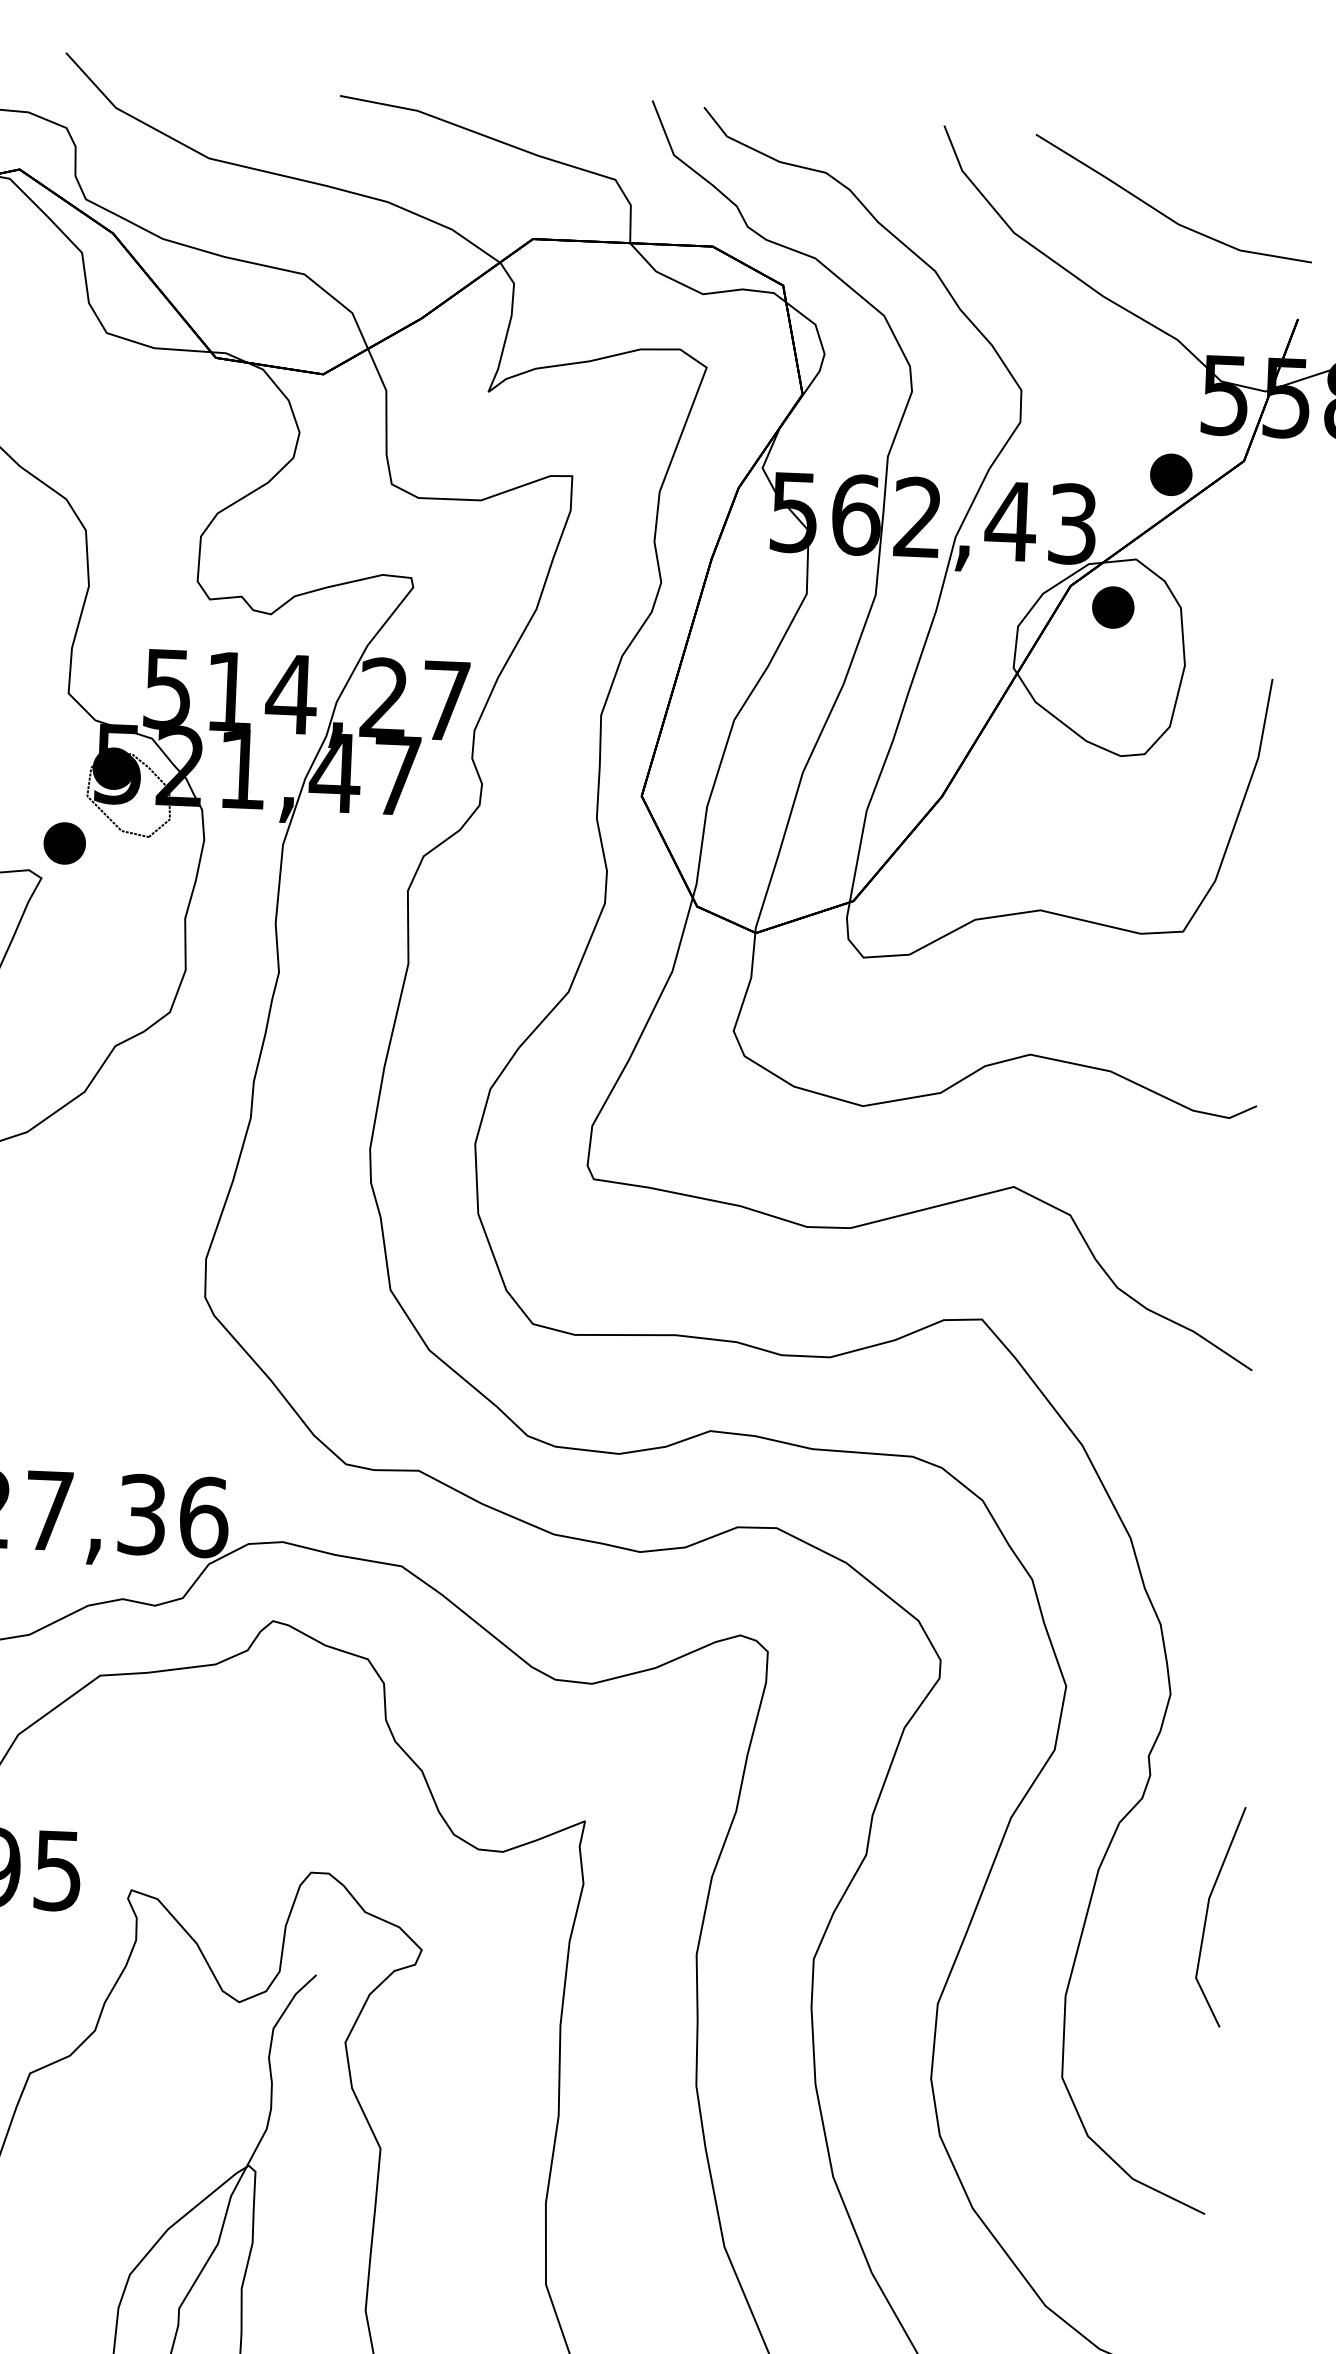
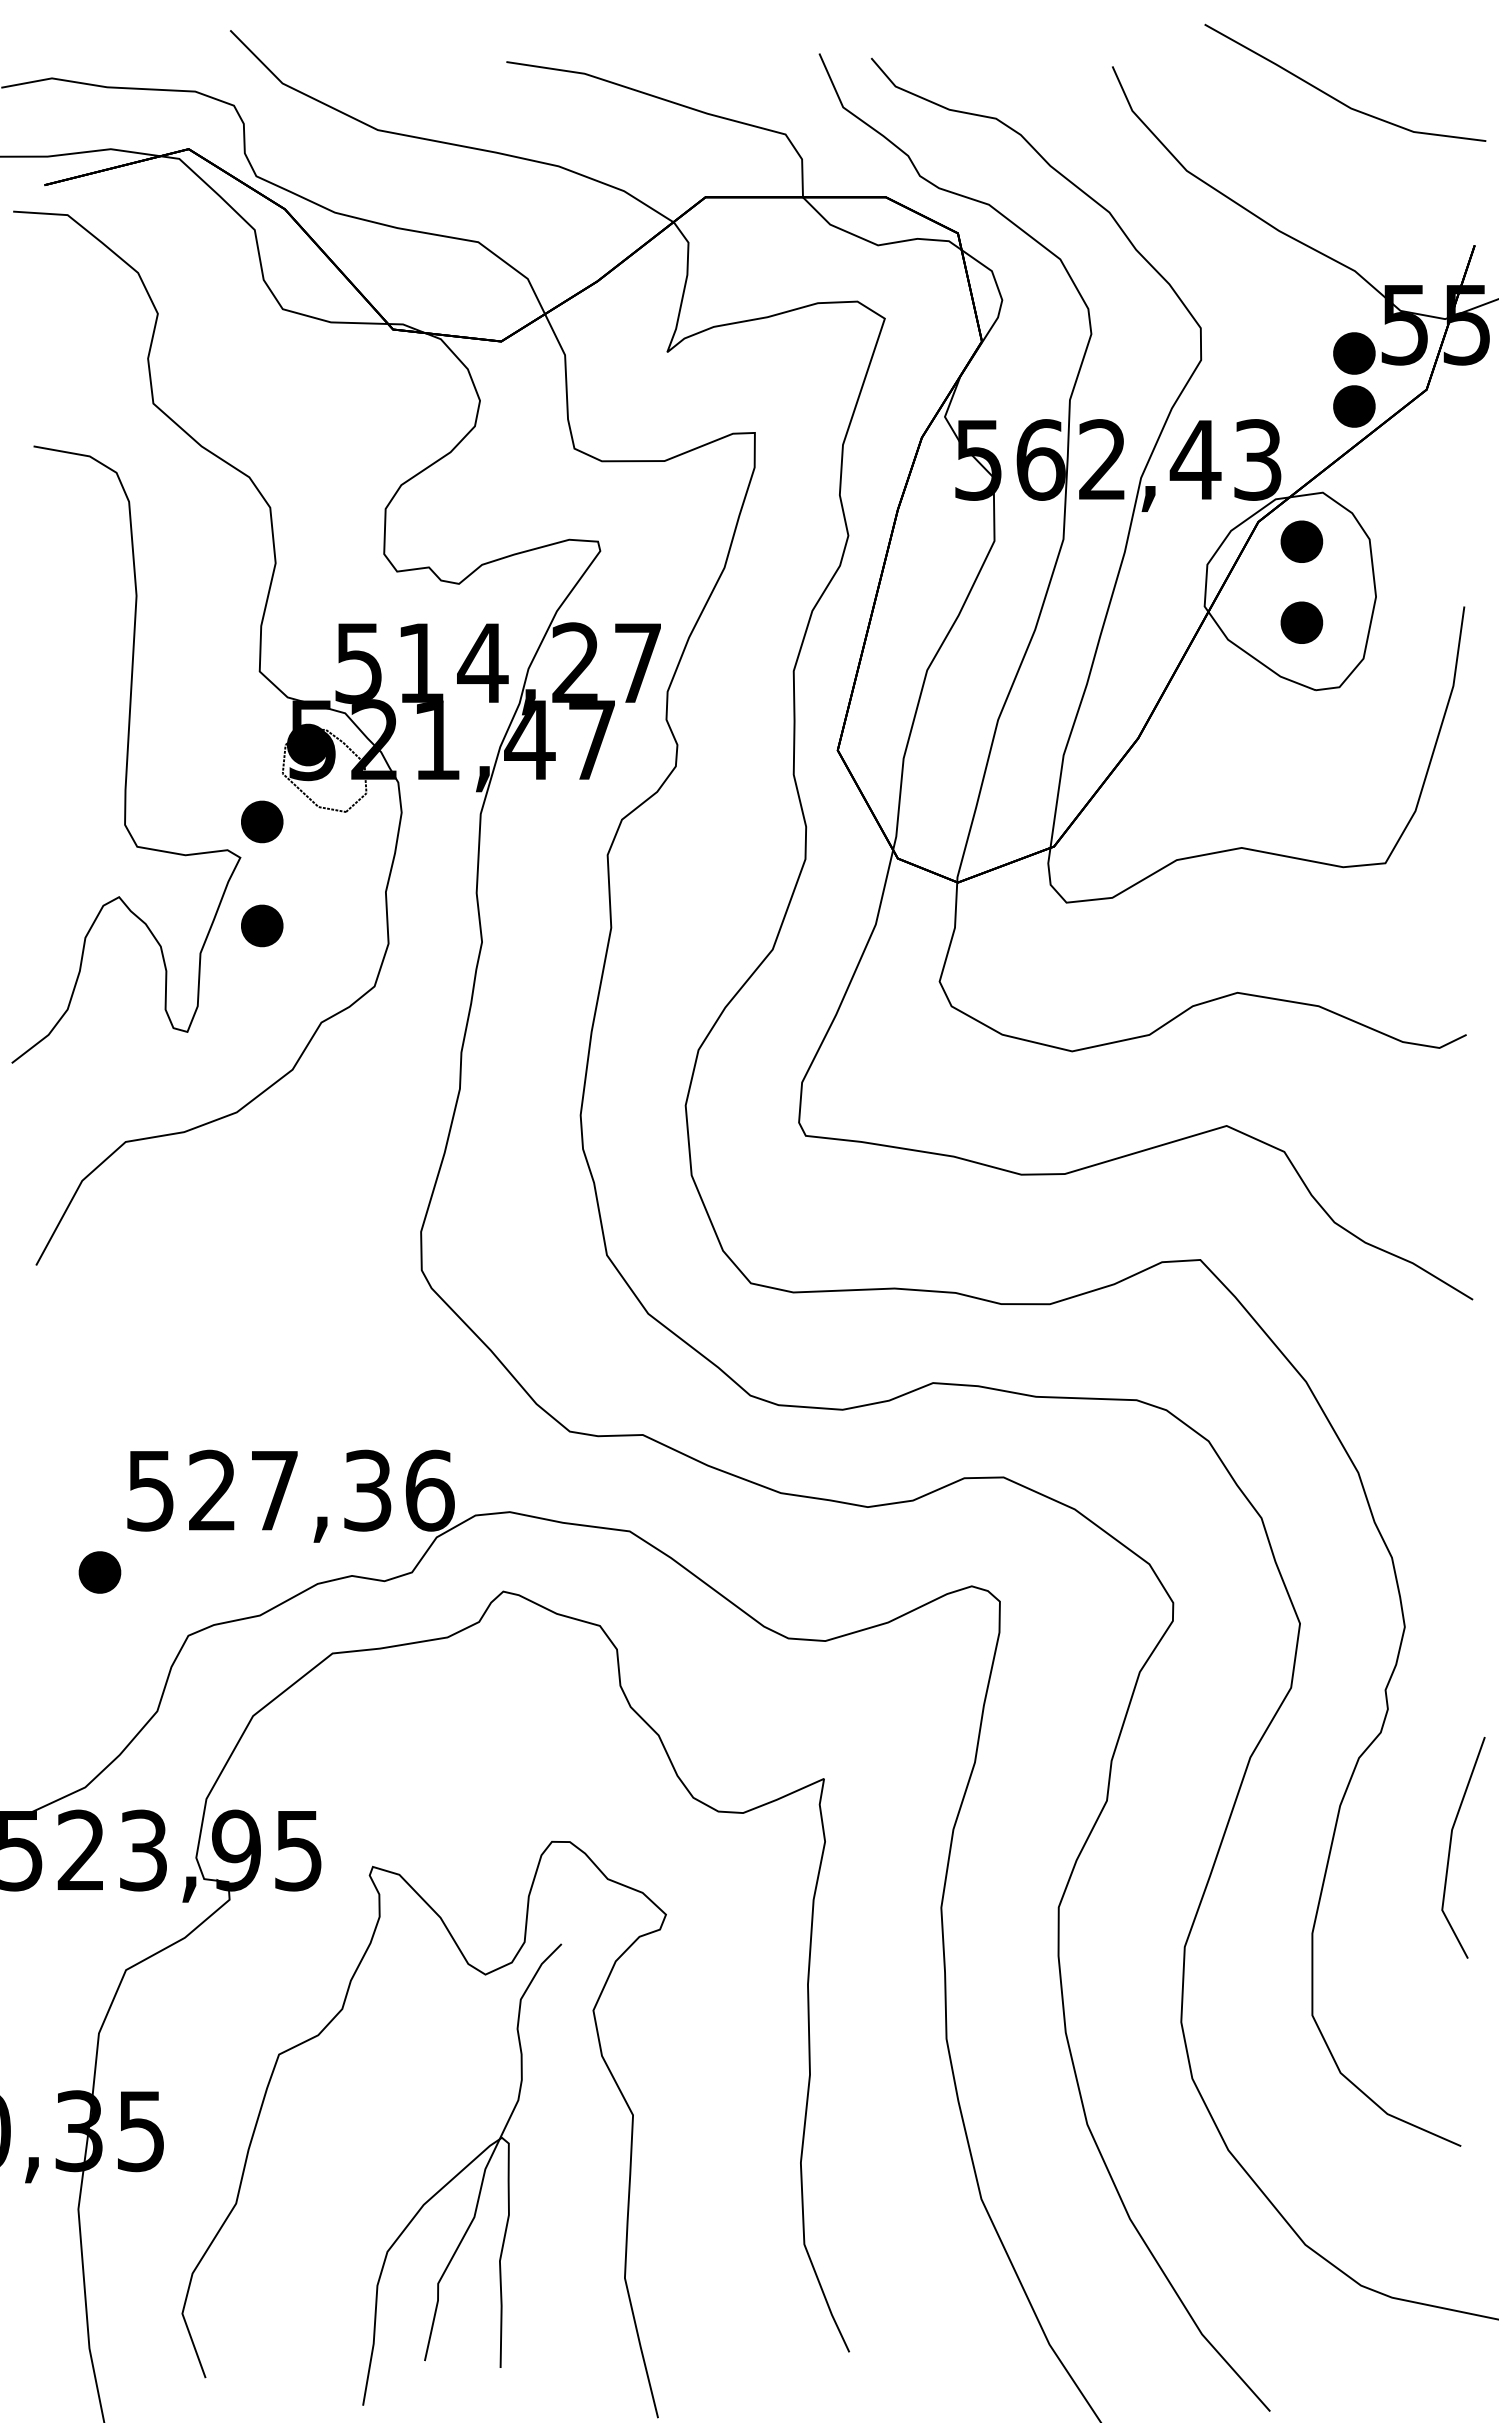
line: (1164, 213) -> (1336, 98), moved
part: (1173, 421) -> (1354, 353), added
part: (1109, 688) -> (1301, 622), added
part: (60, 946) -> (262, 925), added

